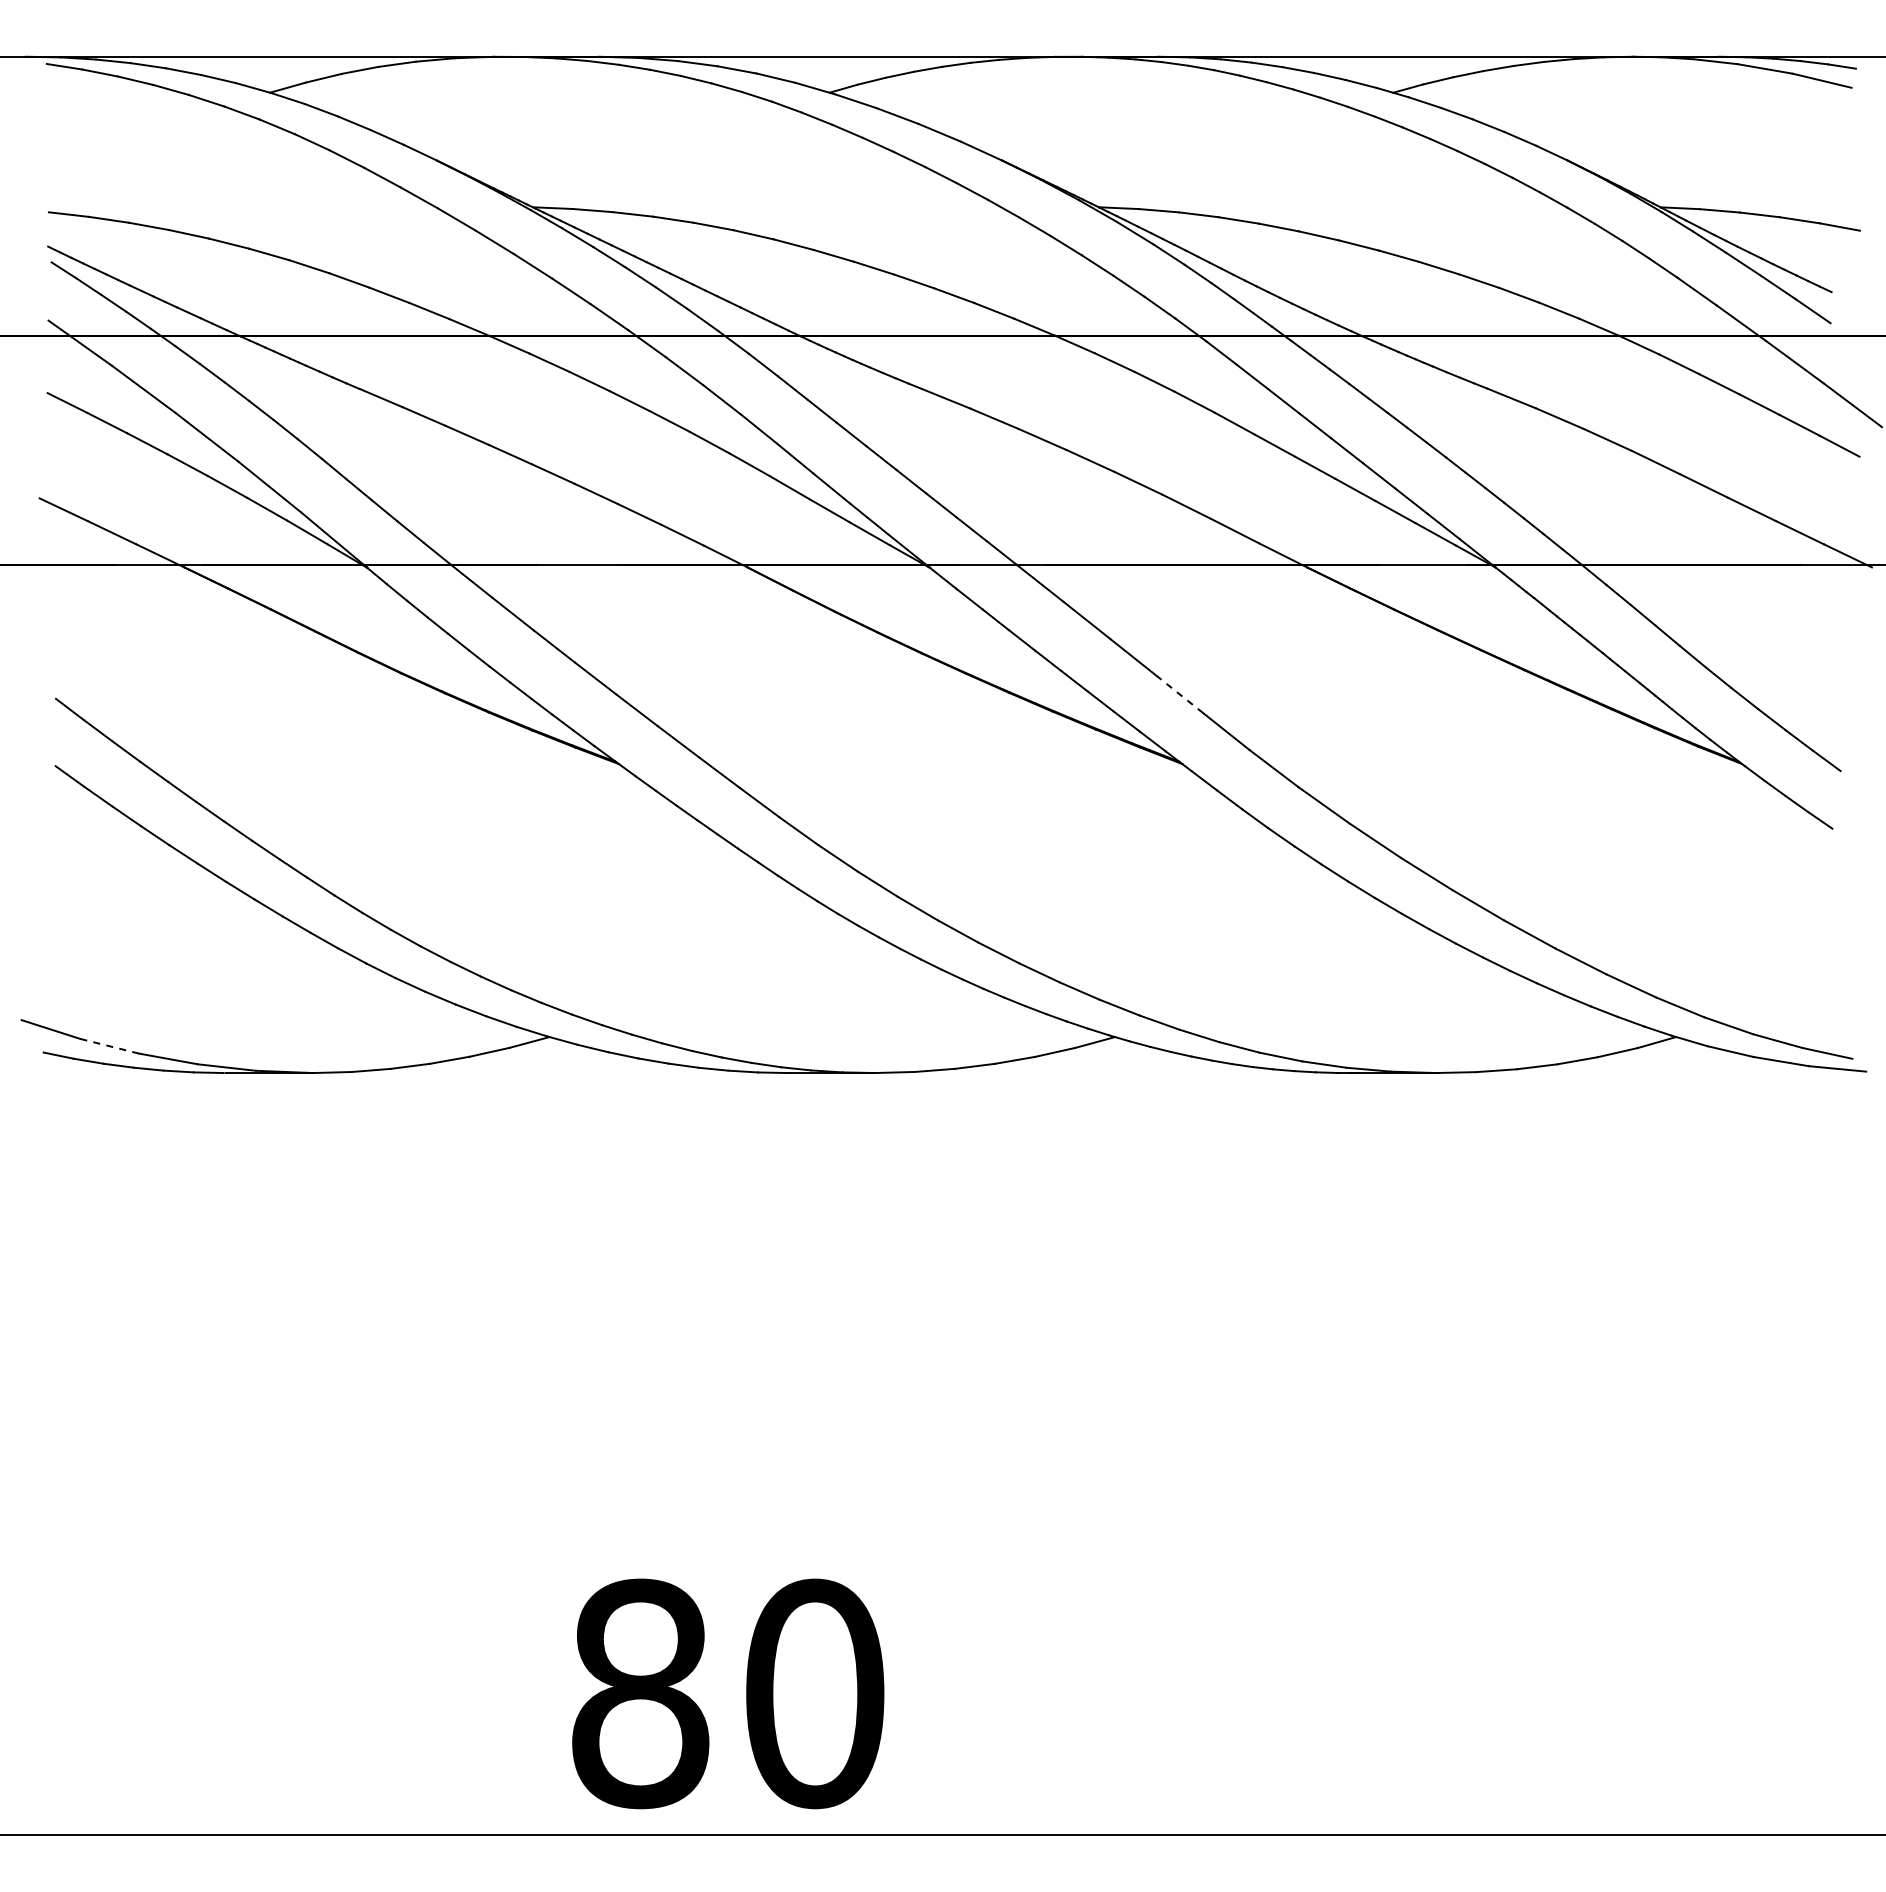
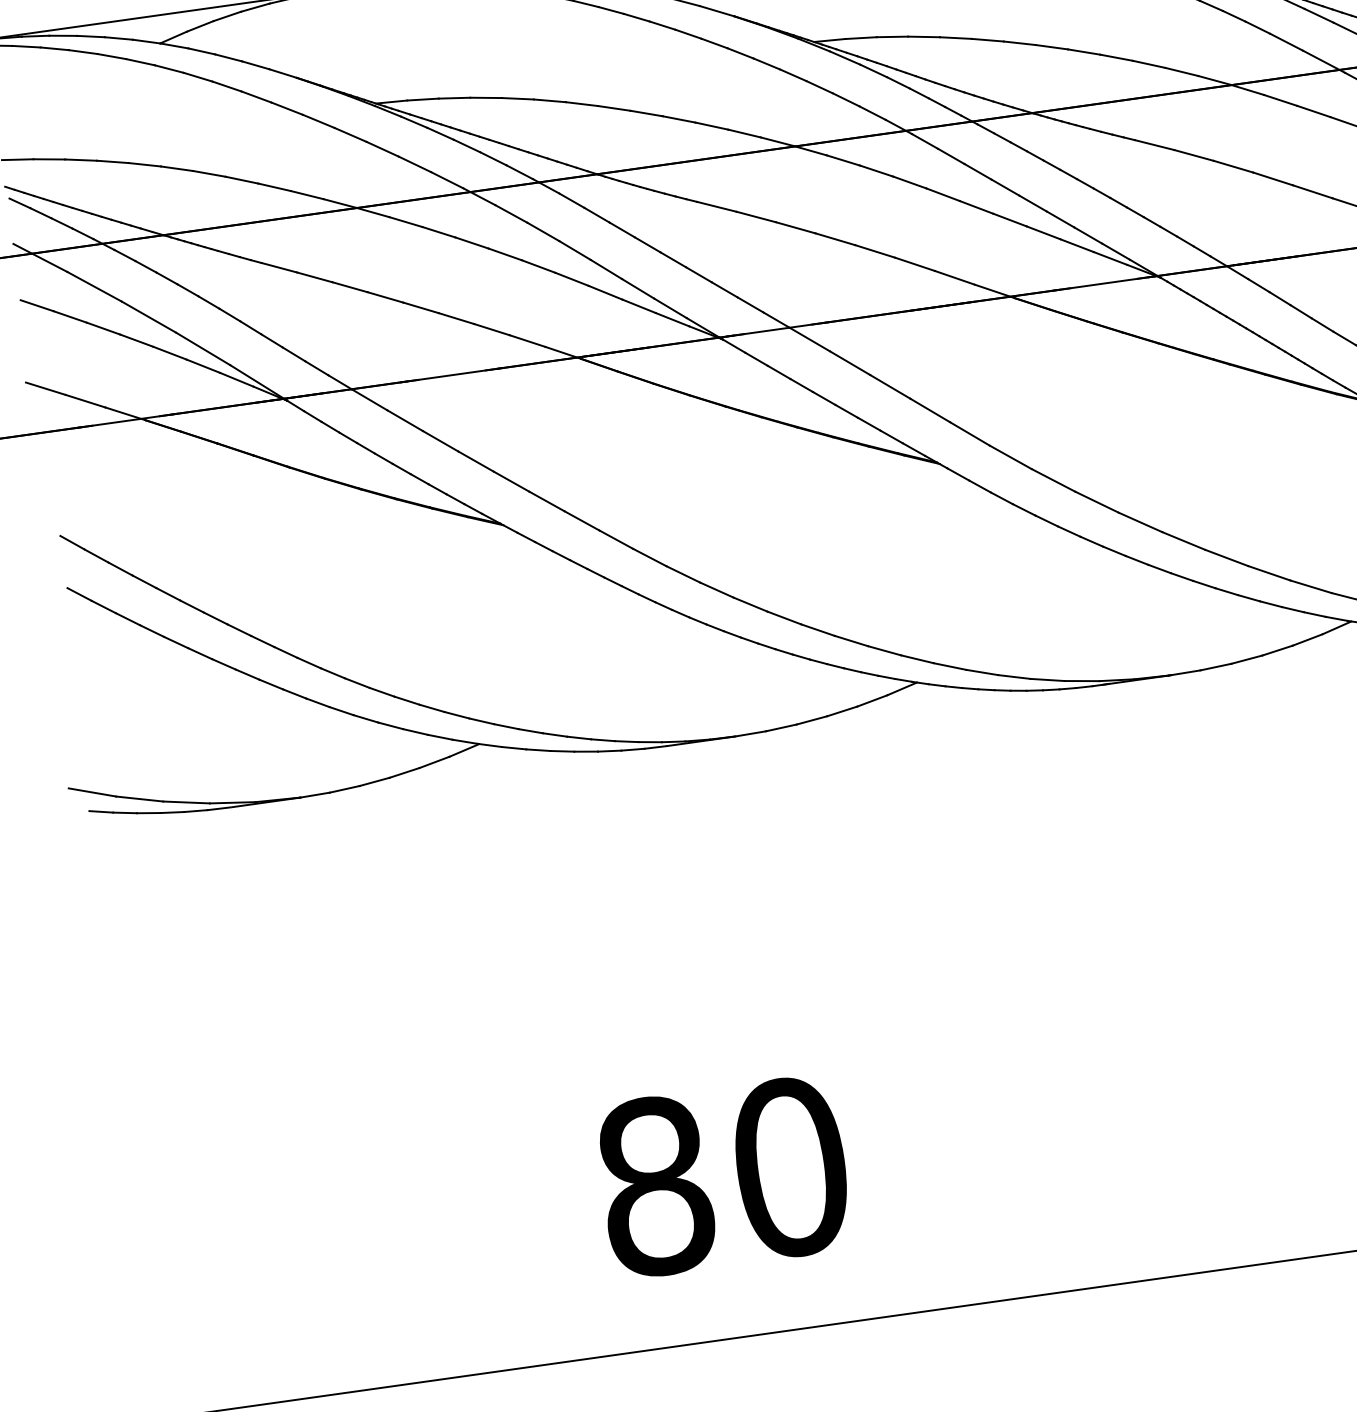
line: (1180, 694) -> (930, 410), dashed -> solid
line: (109, 1046) -> (139, 799), dashed -> solid
text: (728, 1693) -> (723, 1176), moved

